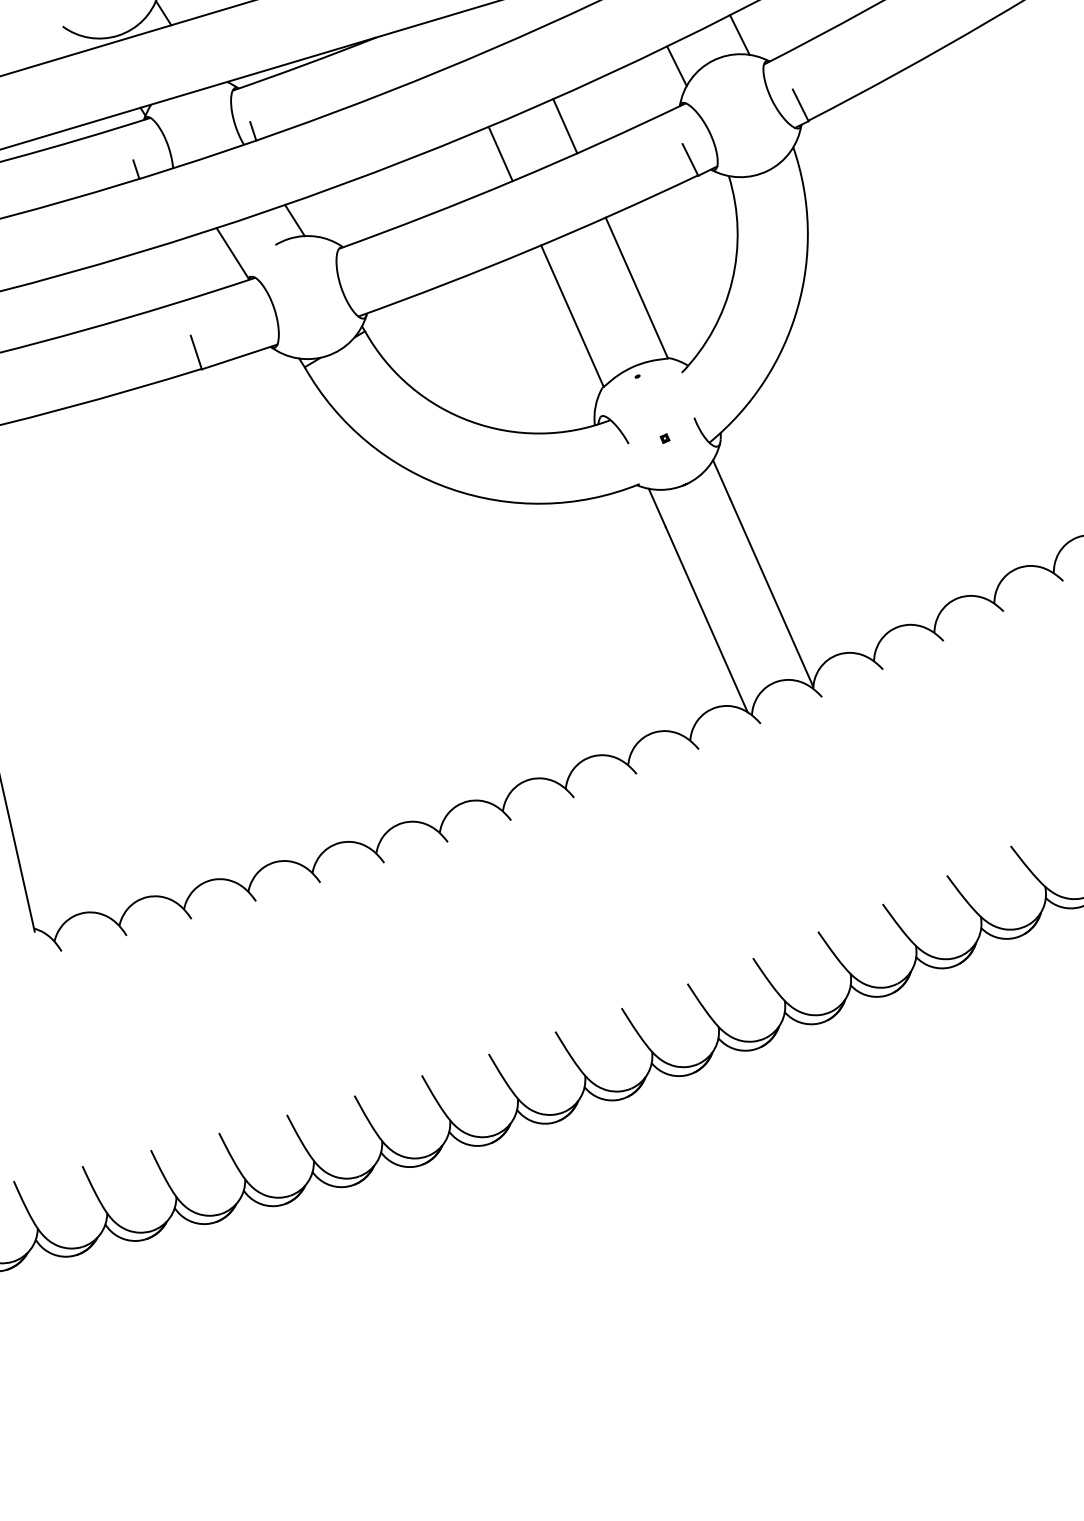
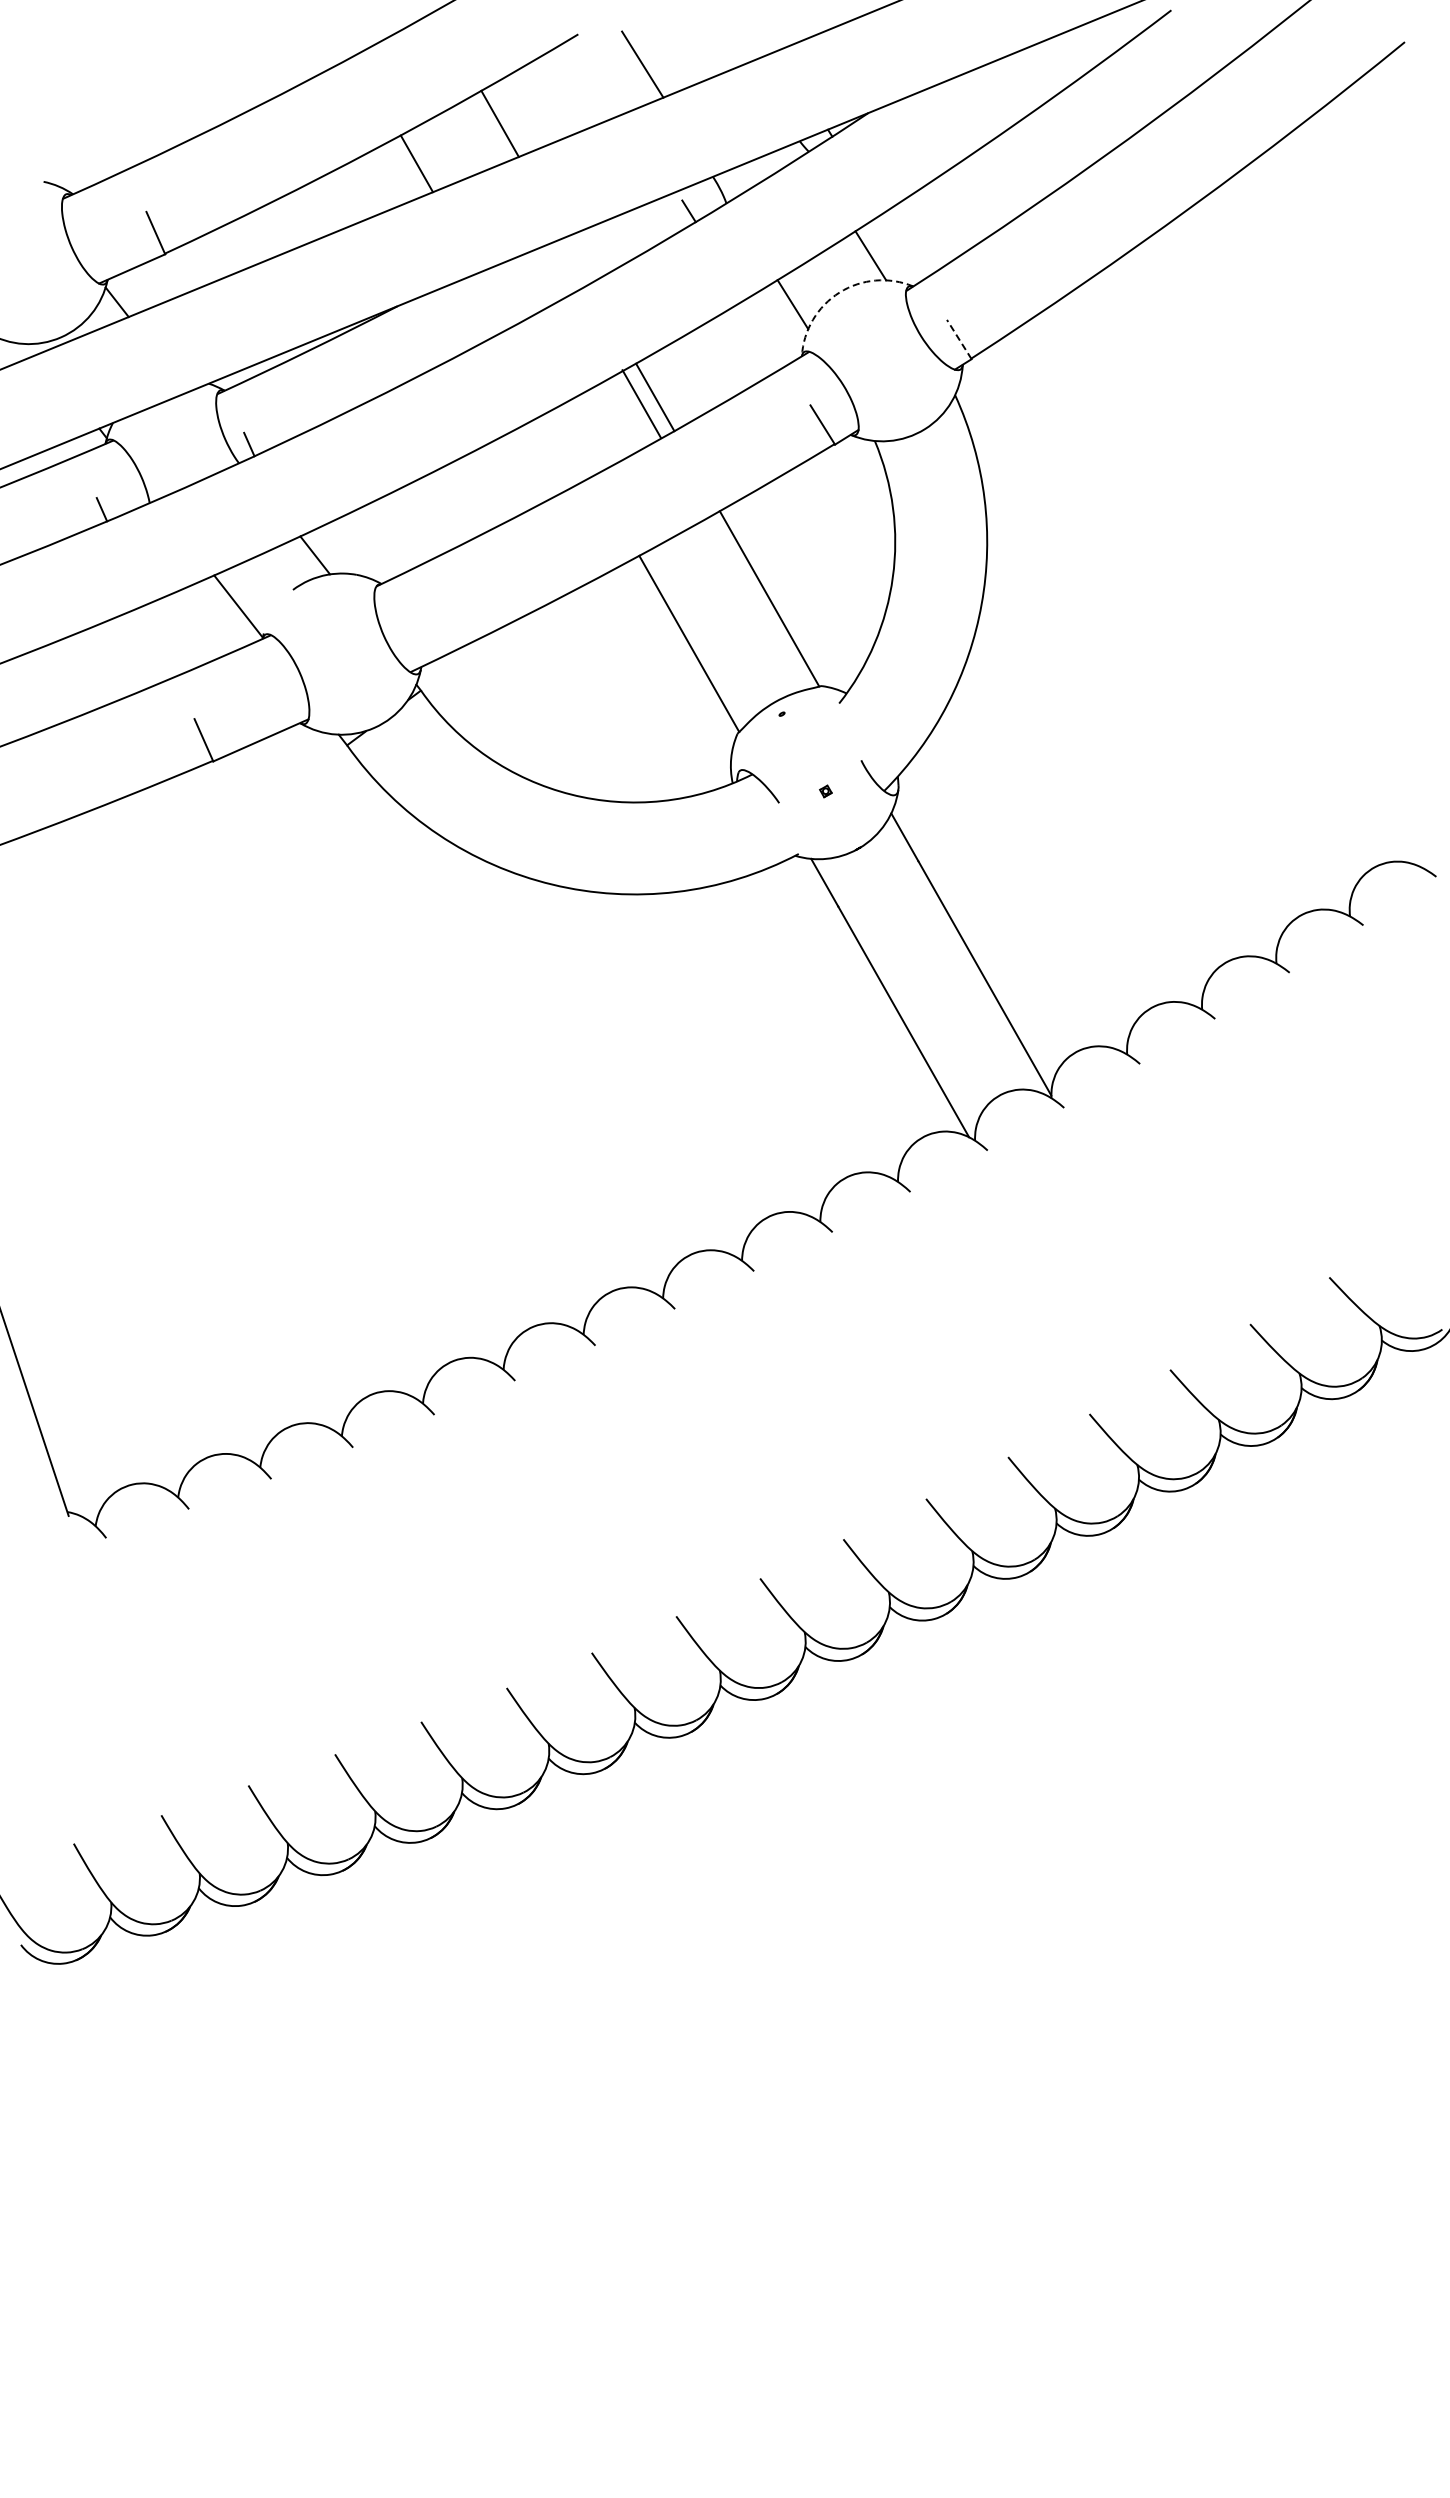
arc: (713, 60) -> (839, 292), solid -> dashed
line: (800, 105) -> (959, 339), solid -> dashed
line: (500, 153) -> (641, 403), moved

